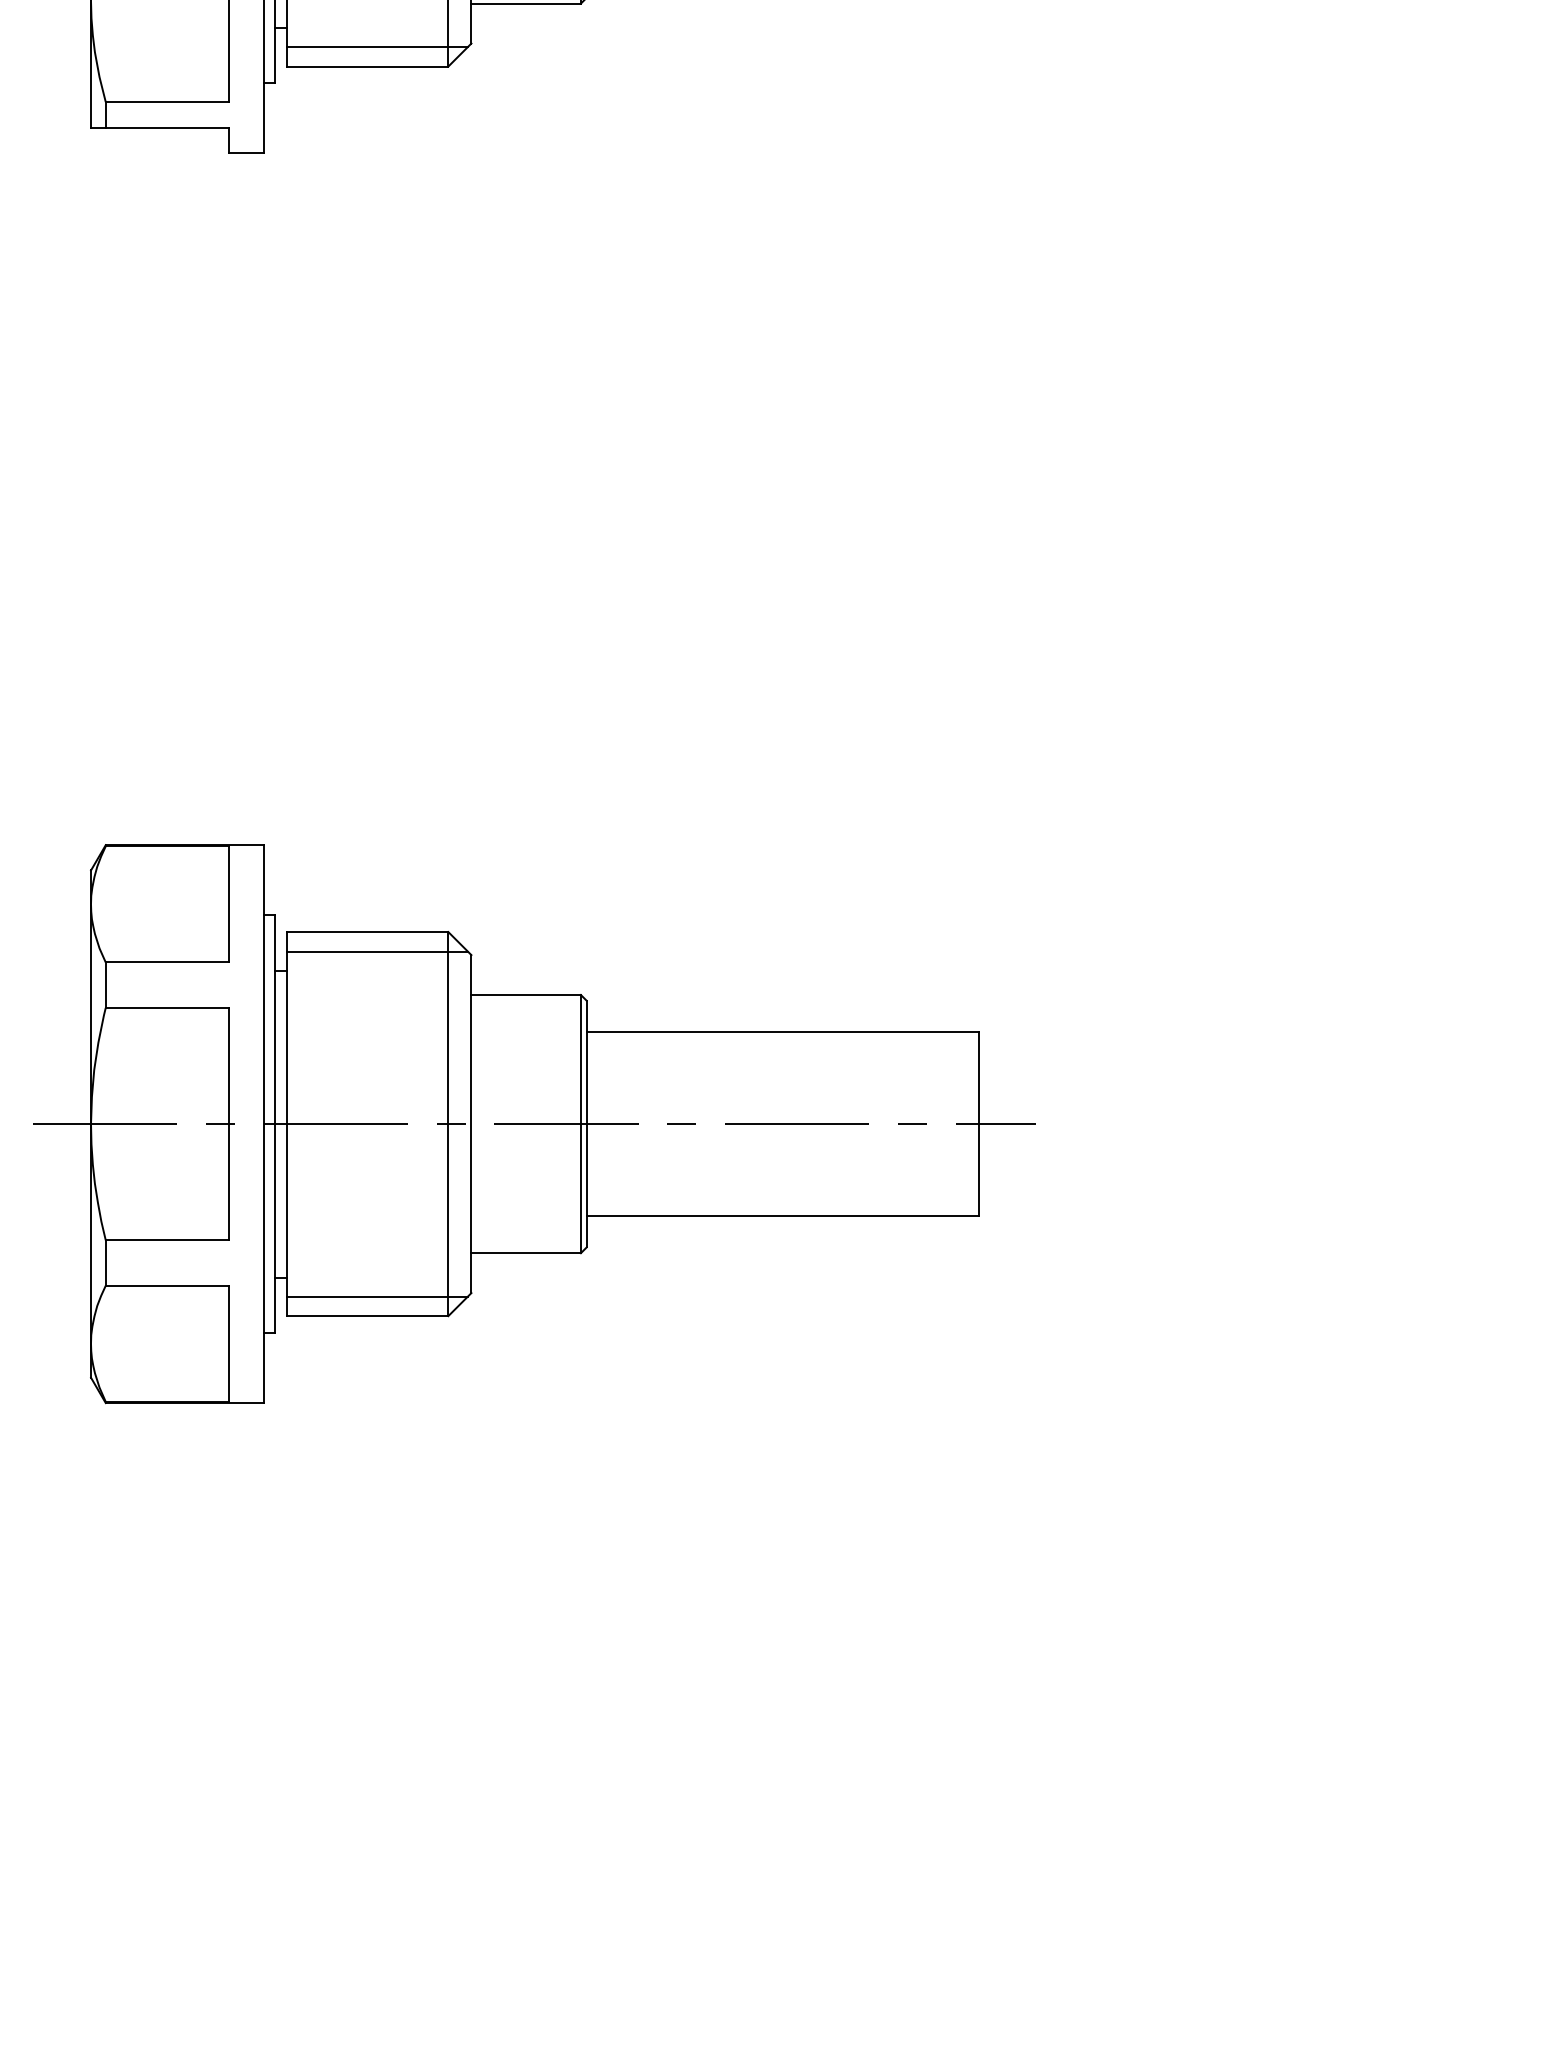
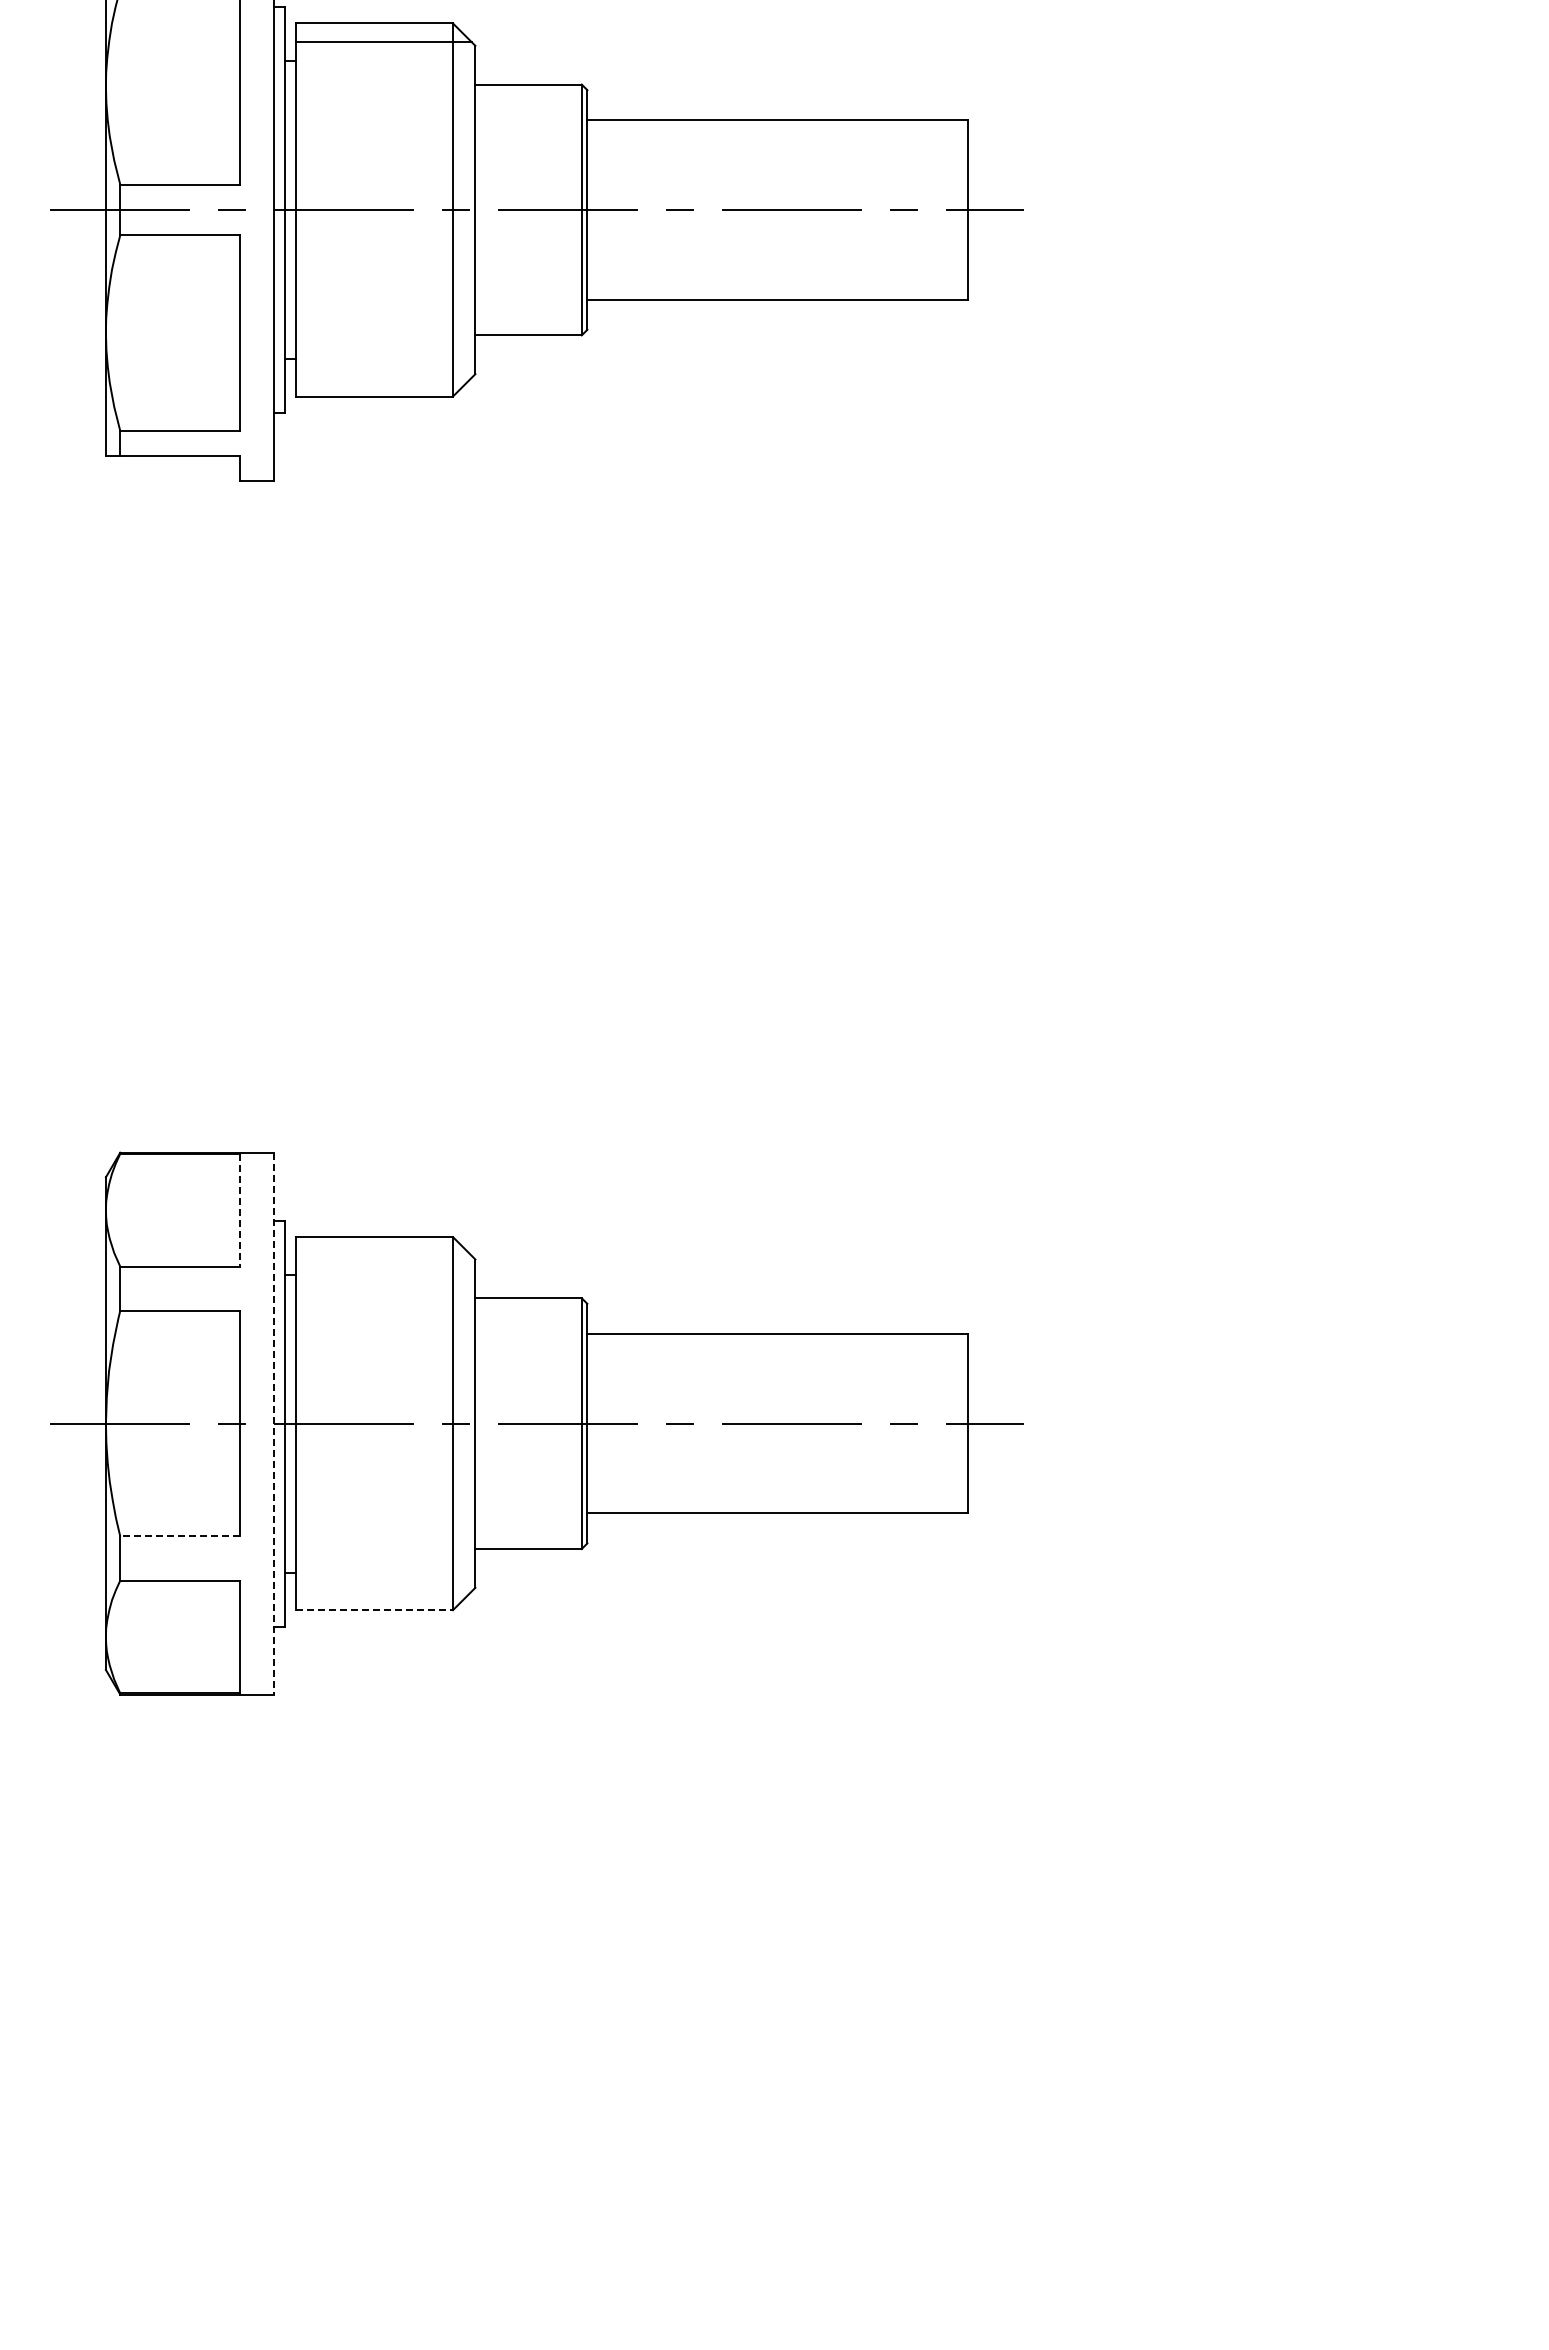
line: (377, 46) -> (384, 377), removed
line: (229, 904) -> (240, 1210), solid -> dashed
line: (377, 952) -> (384, 1256), removed
line: (263, 1123) -> (273, 1423), solid -> dashed
line: (166, 1240) -> (179, 1536), solid -> dashed
line: (377, 1296) -> (384, 1591), removed
line: (368, 1316) -> (375, 1610), solid -> dashed

